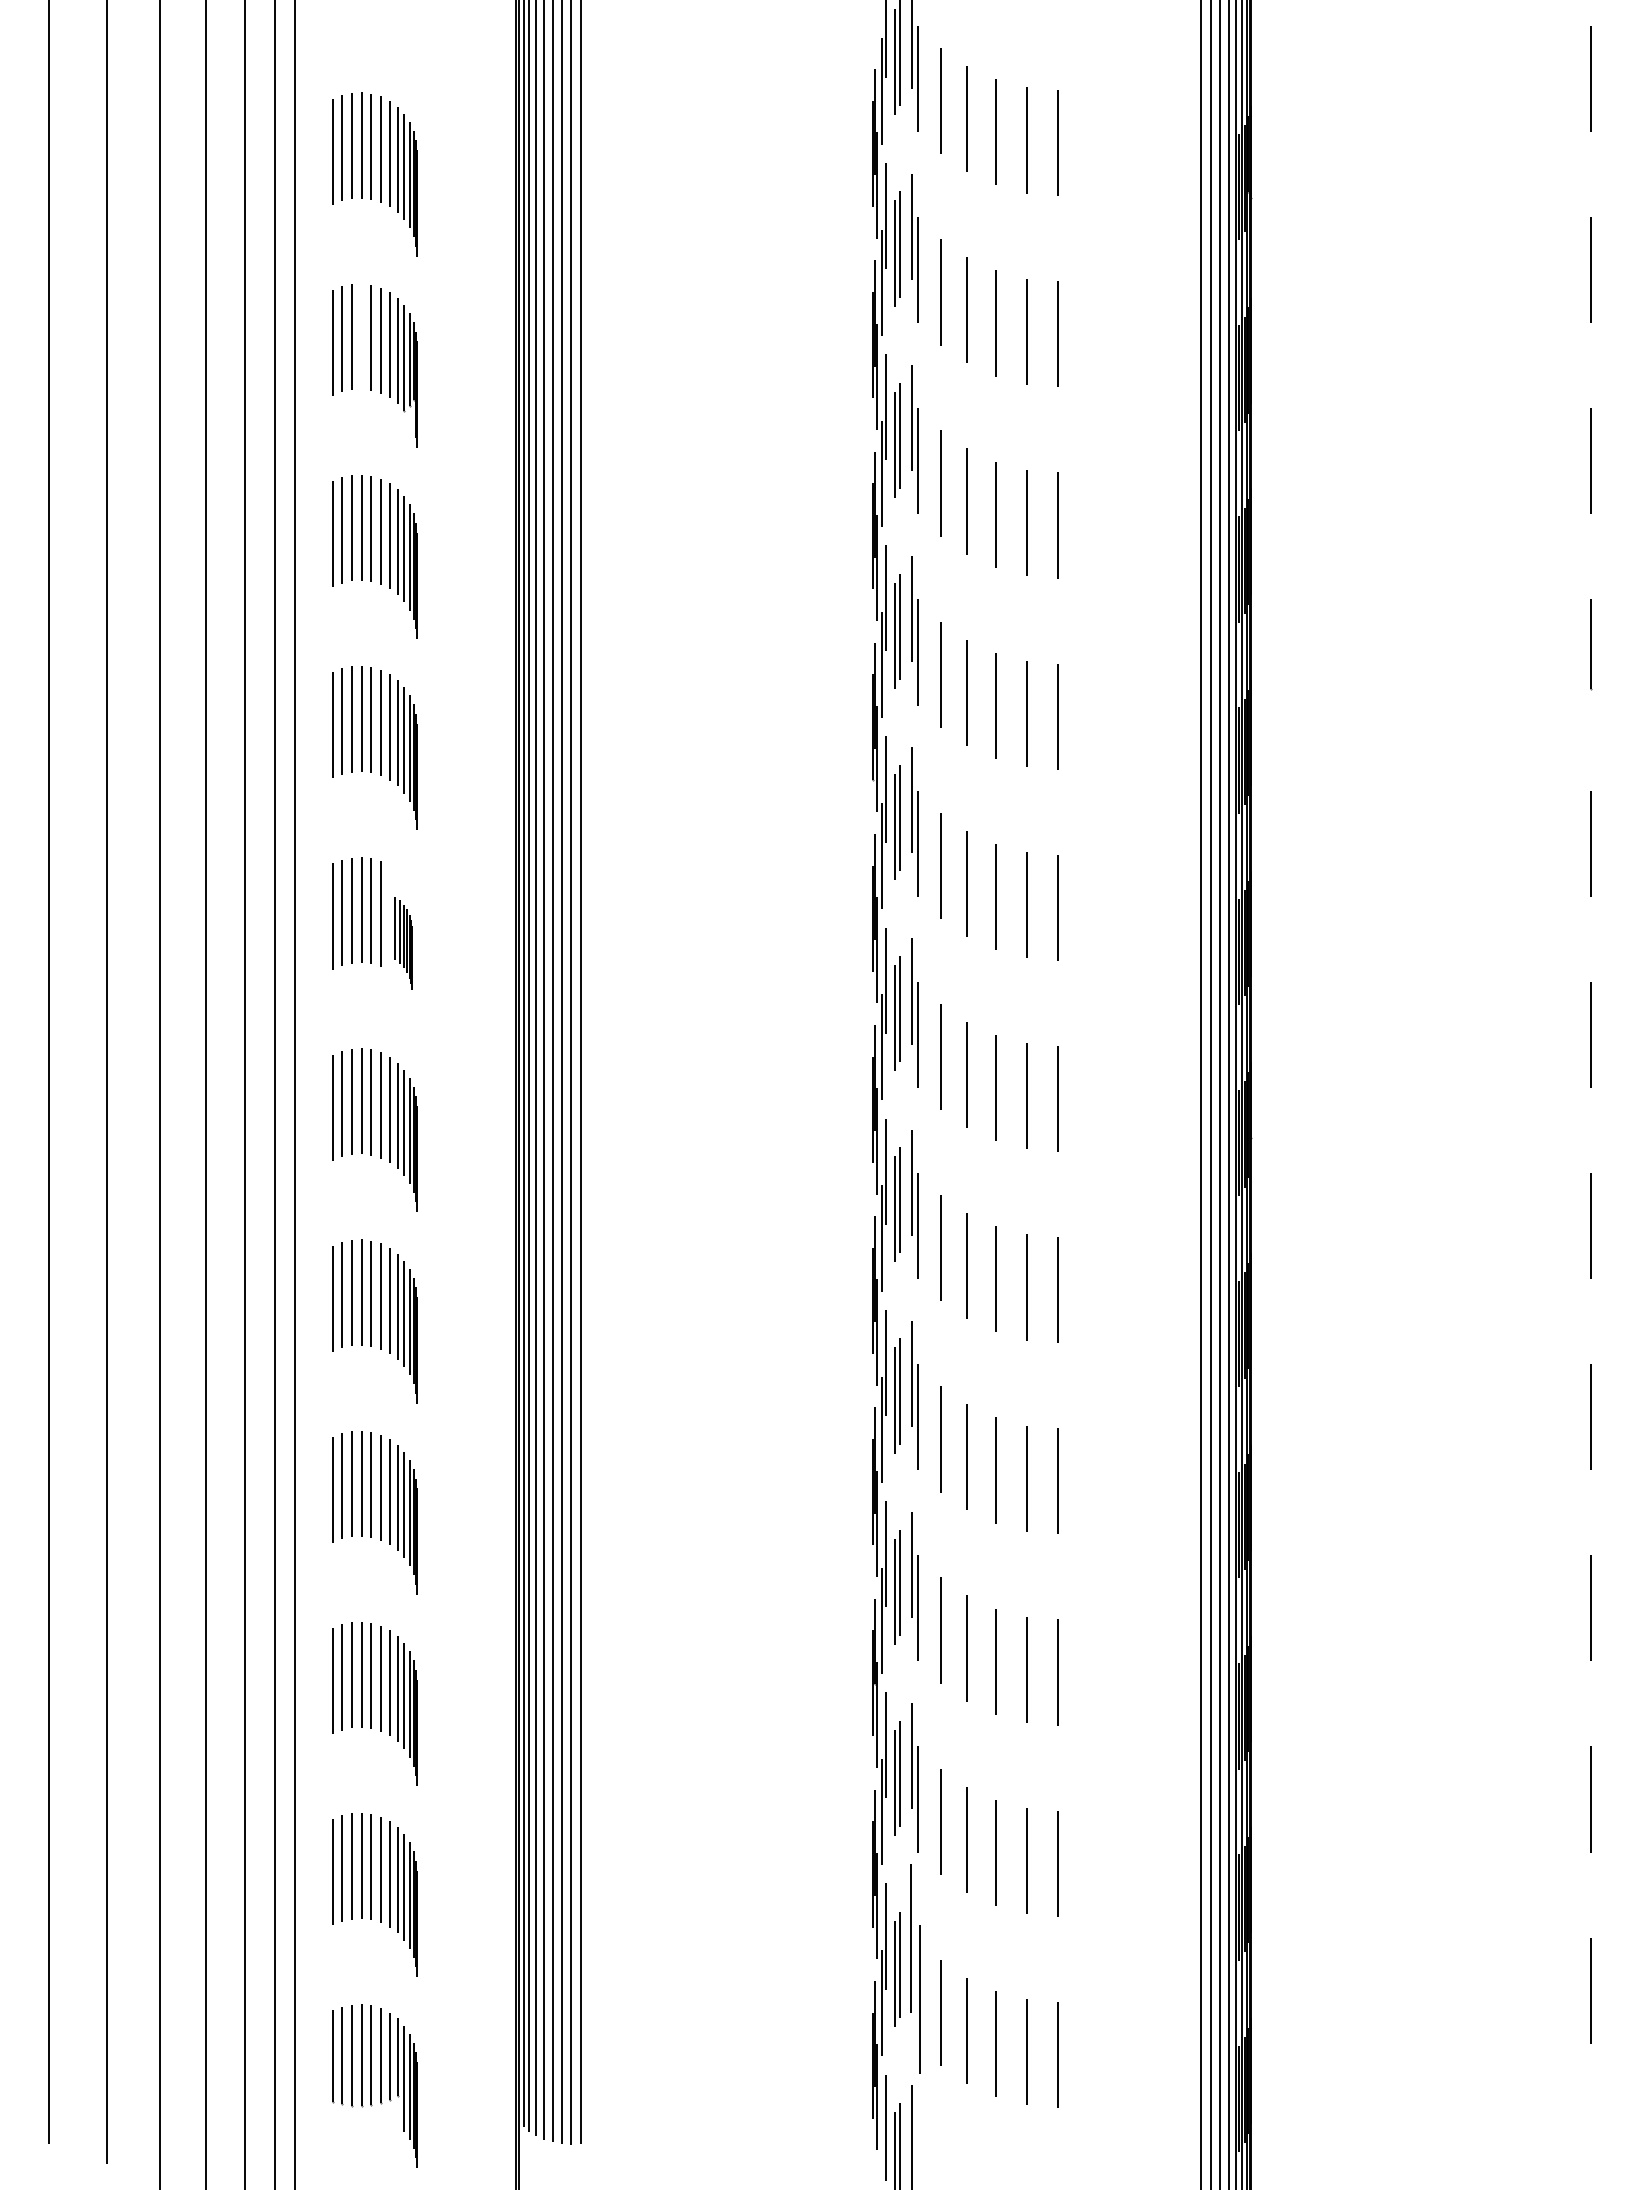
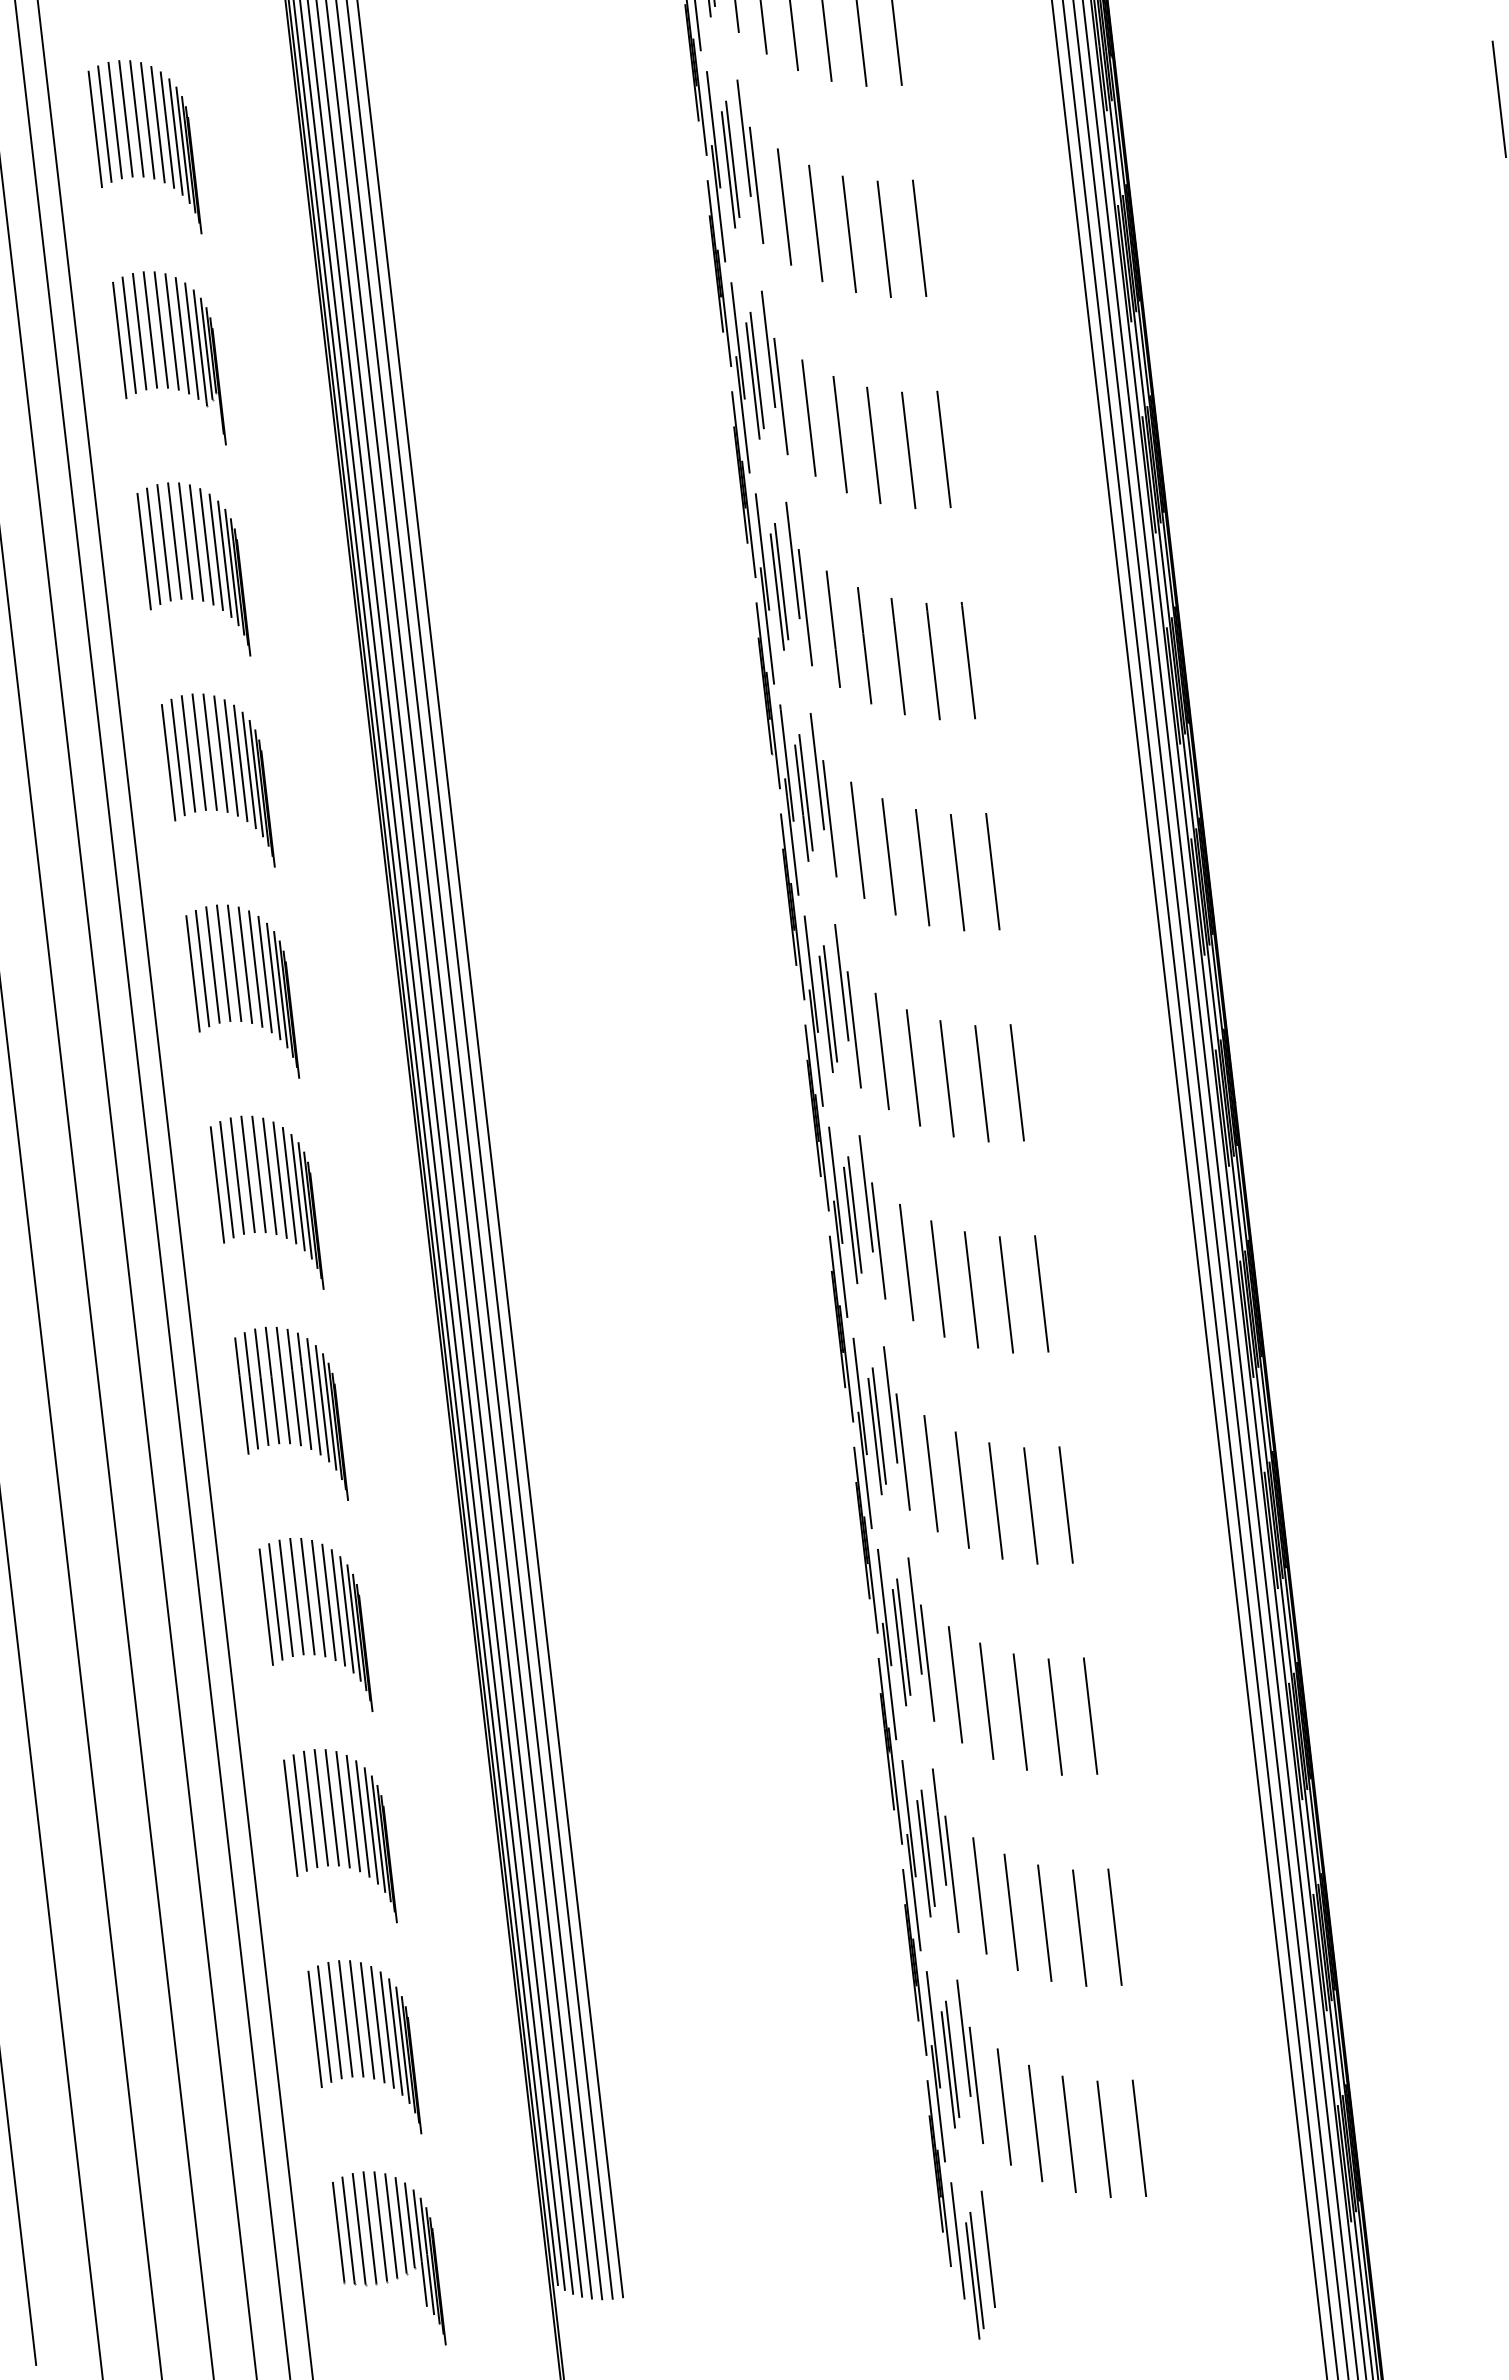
line: (361, 336) -> (150, 329), added
part: (403, 943) -> (274, 994), size x1.67
part: (914, 1968) -> (969, 2061), size x0.71

